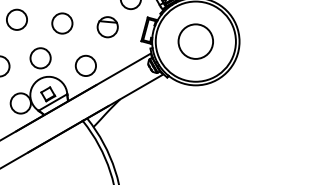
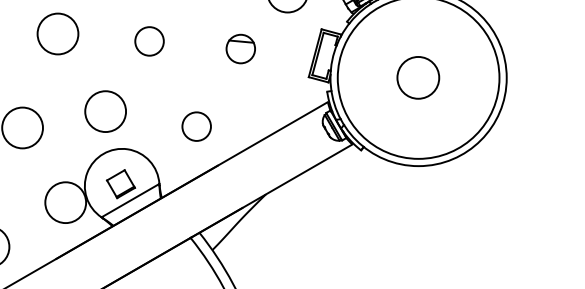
circle: (62, 23) -> (149, 41), size x0.7
part: (107, 27) -> (240, 49), size x0.7
circle: (195, 41) -> (417, 77), size x0.6
circle: (85, 65) -> (196, 126), size x0.7

